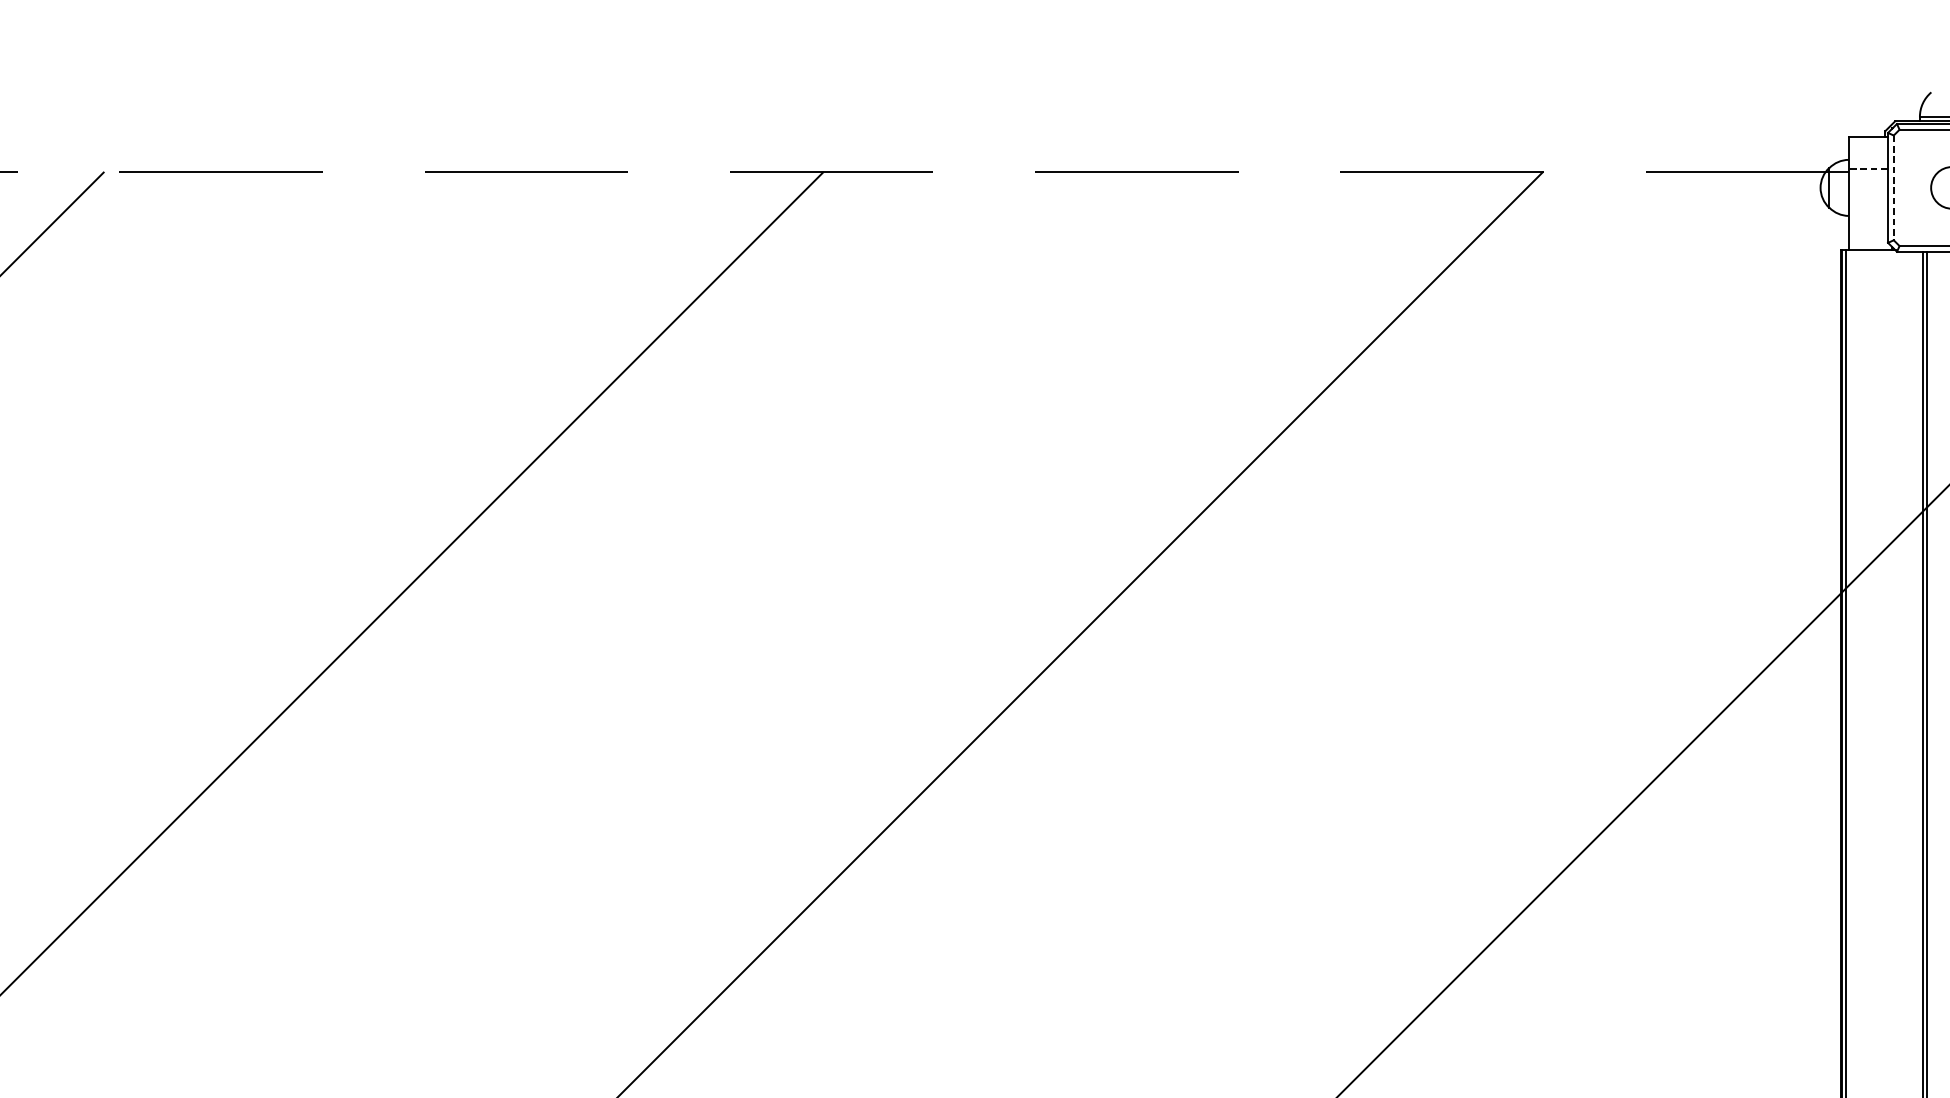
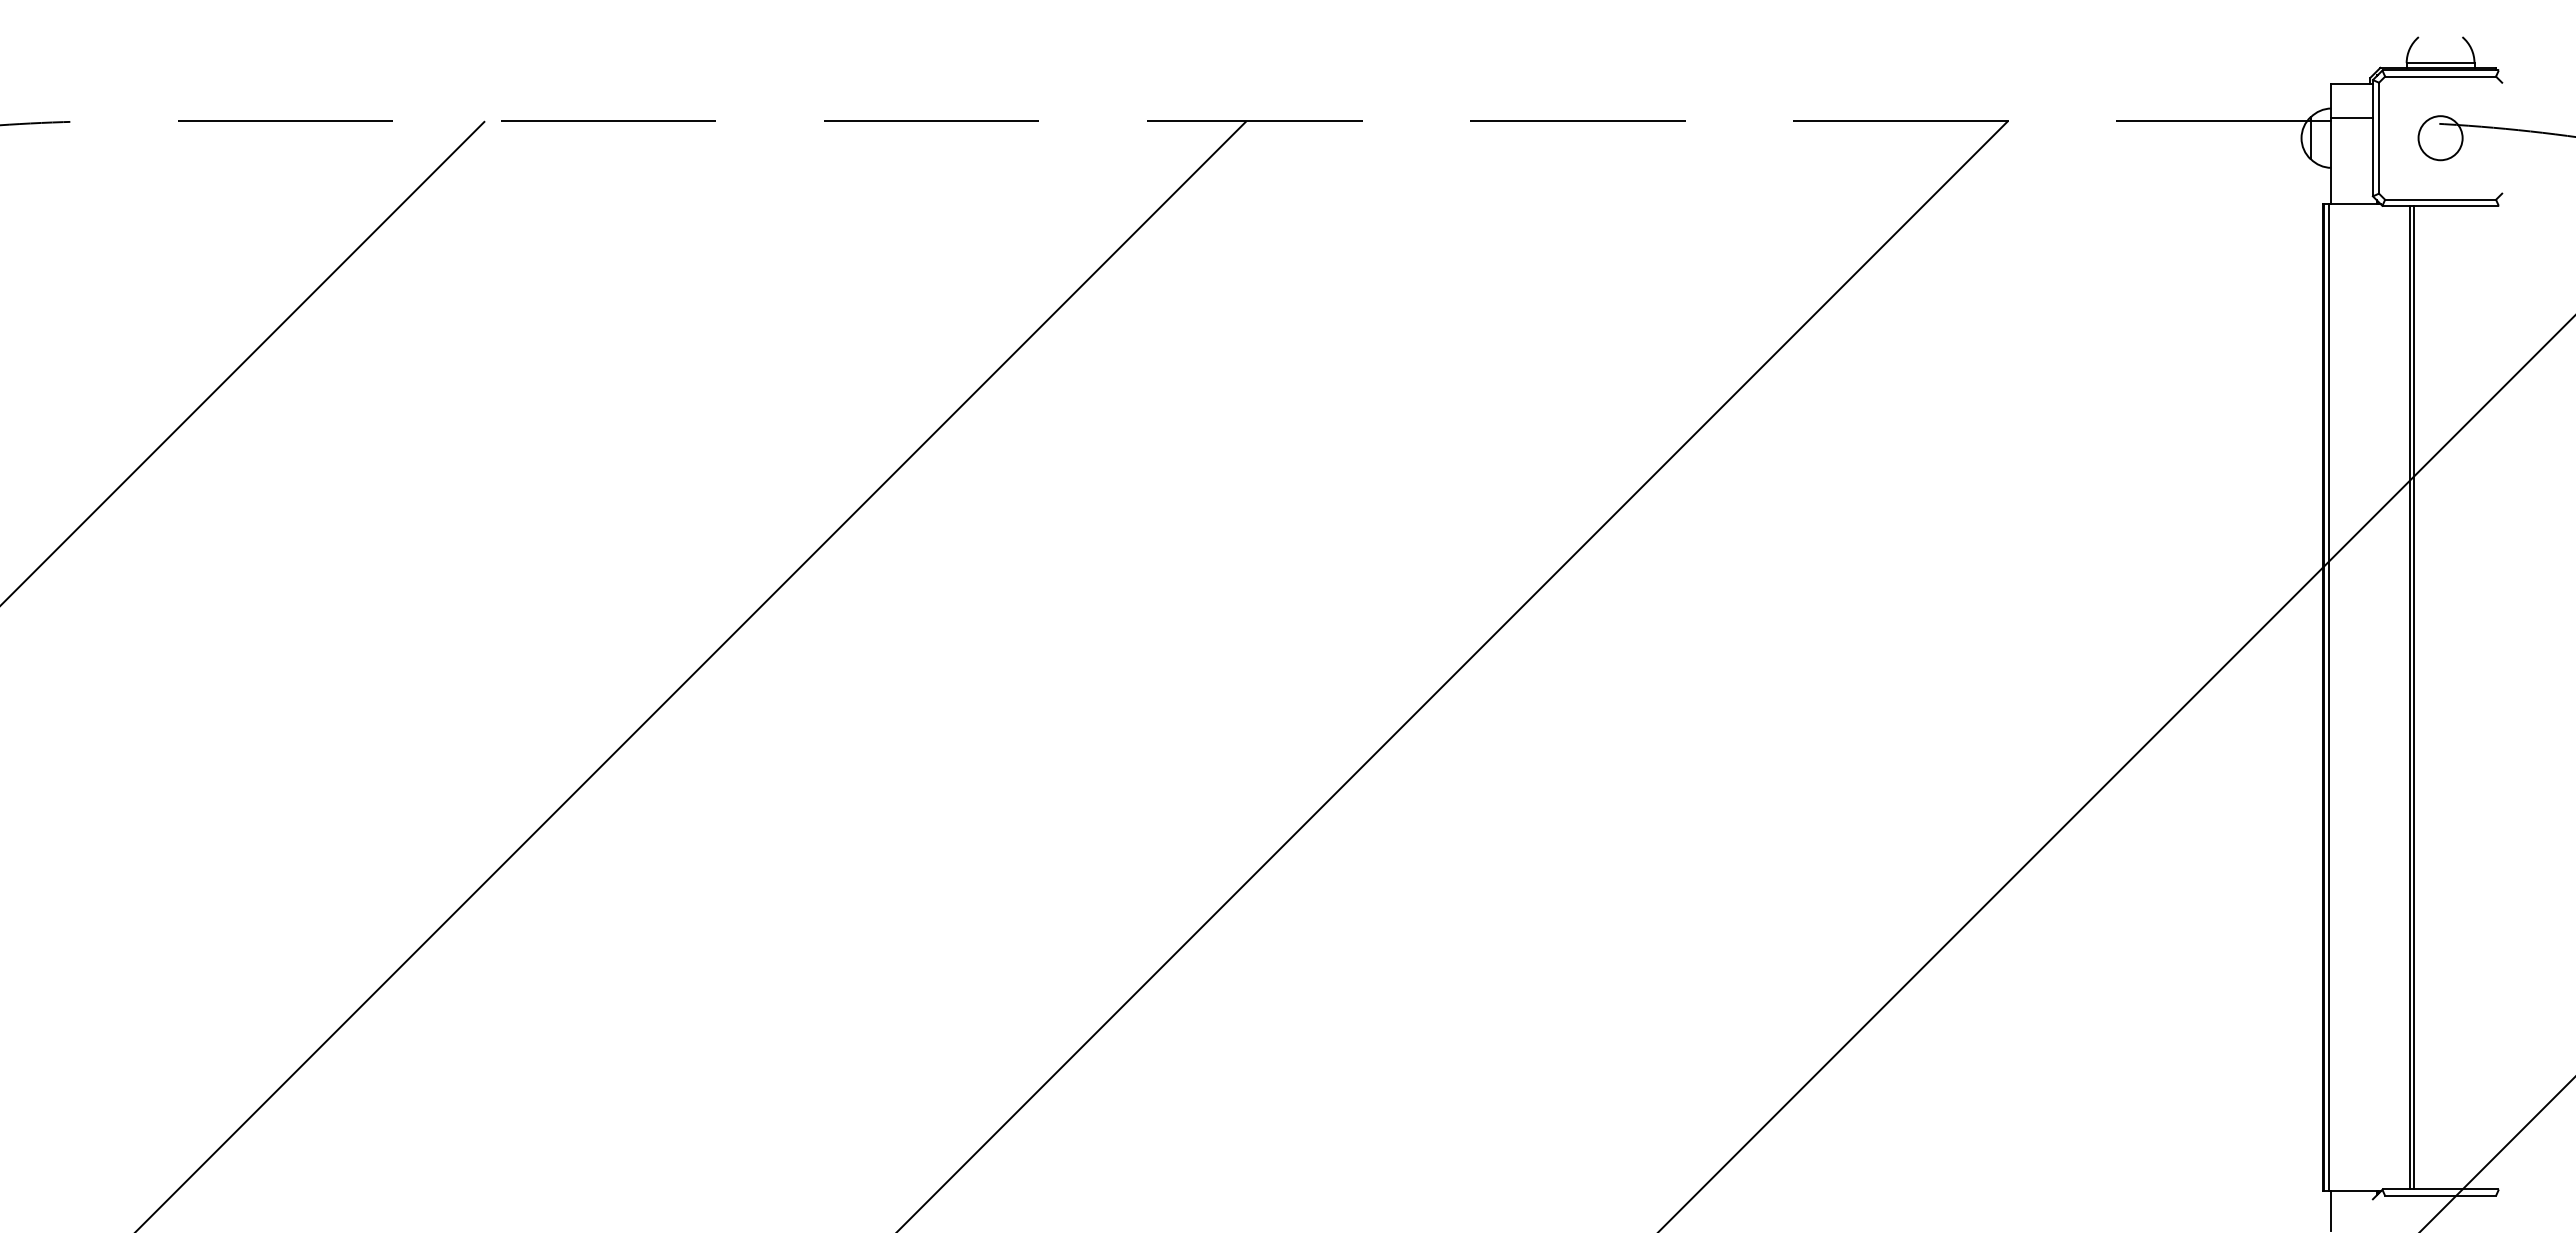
line: (1867, 168) -> (2351, 117), dashed -> solid
line: (1894, 188) -> (2379, 138), dashed -> solid

